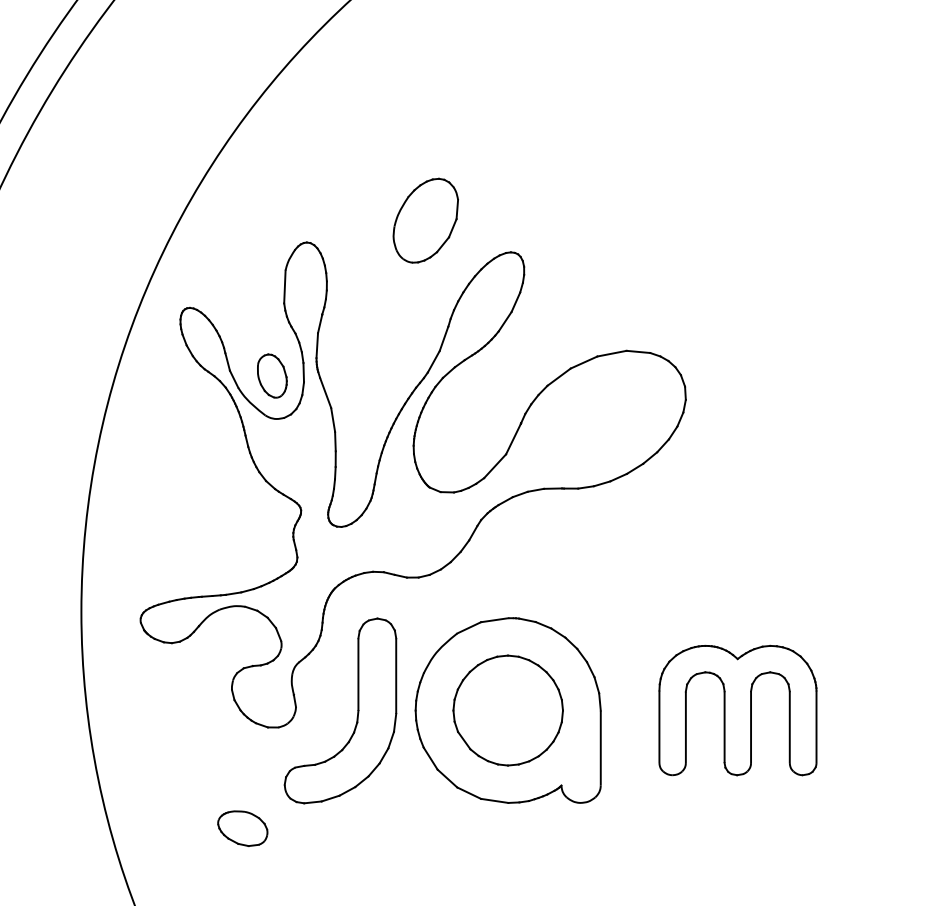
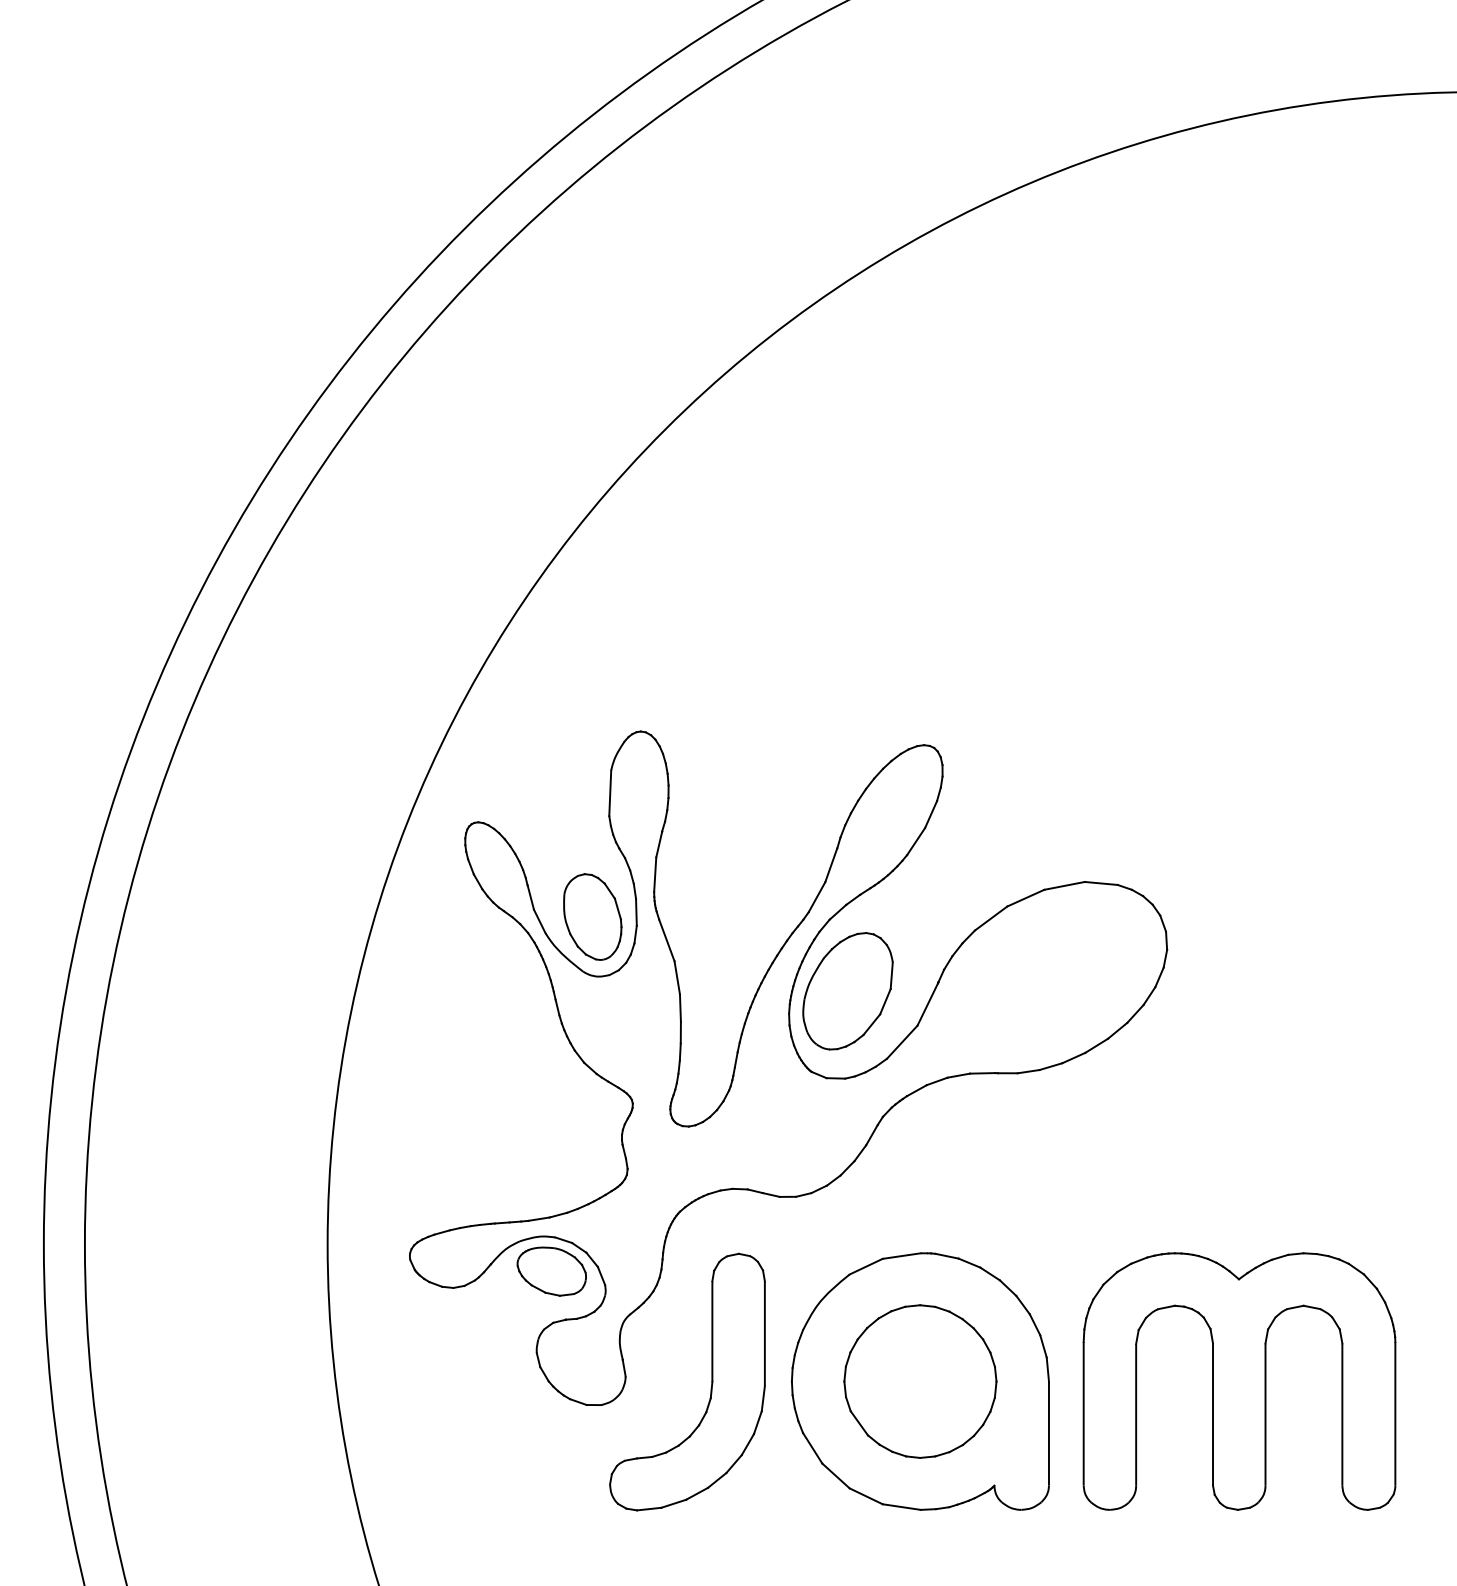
part: (425, 220) -> (847, 991), moved
part: (272, 375) -> (592, 916), size x1.43
part: (737, 710) -> (1239, 1381), size x1.43
part: (242, 828) -> (551, 1271), moved

